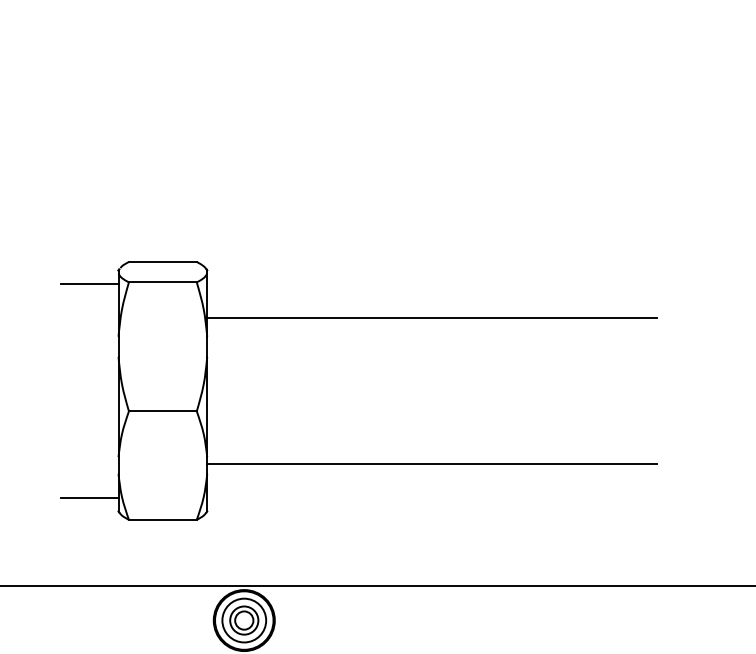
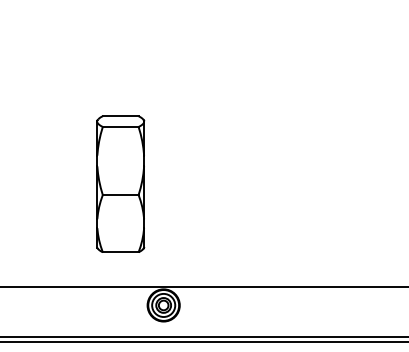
line: (90, 283) -> (82, 127), removed
line: (431, 317) -> (262, 145), removed
line: (431, 463) -> (262, 222), removed
line: (90, 497) -> (82, 240), removed

